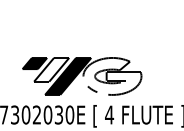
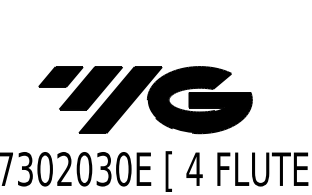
fill: (51, 69) -> (90, 87), added
fill: (112, 75) -> (199, 98), added

